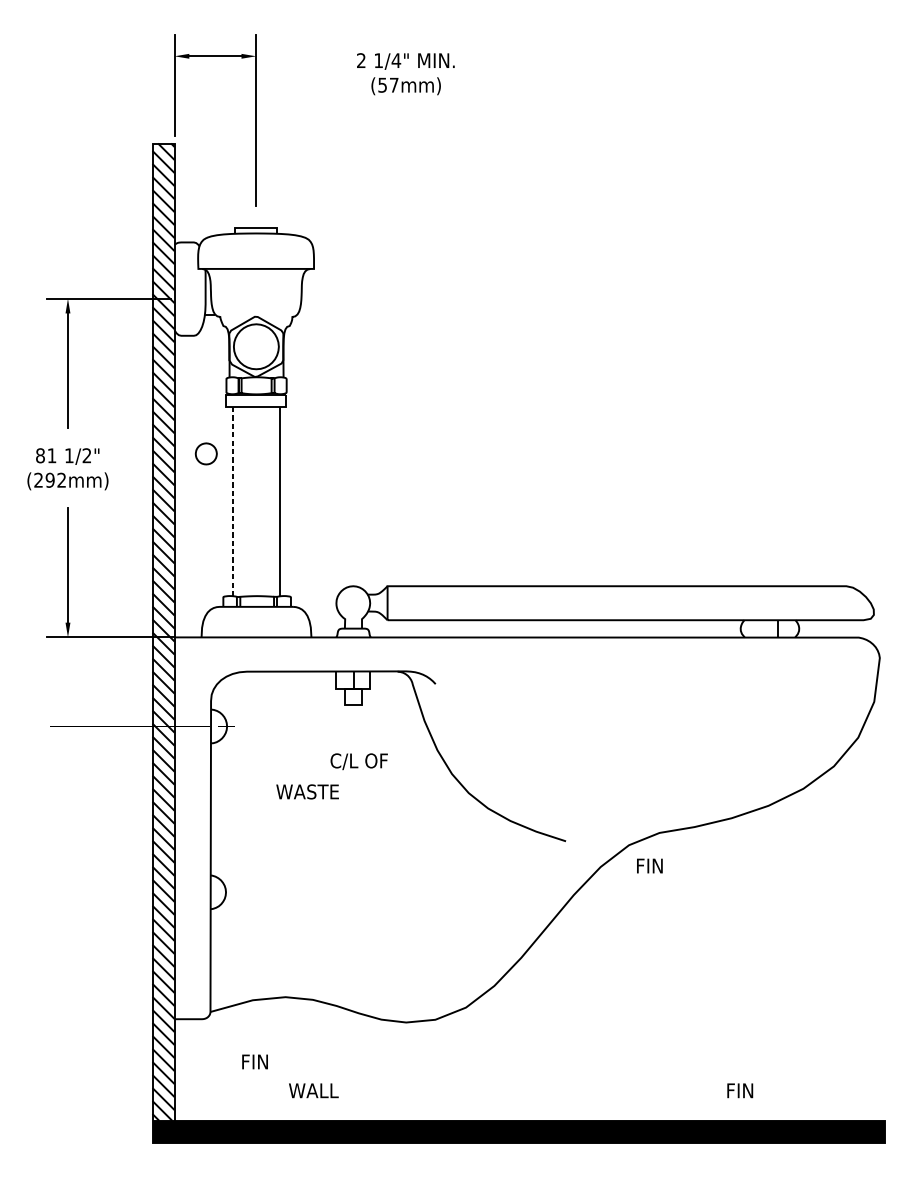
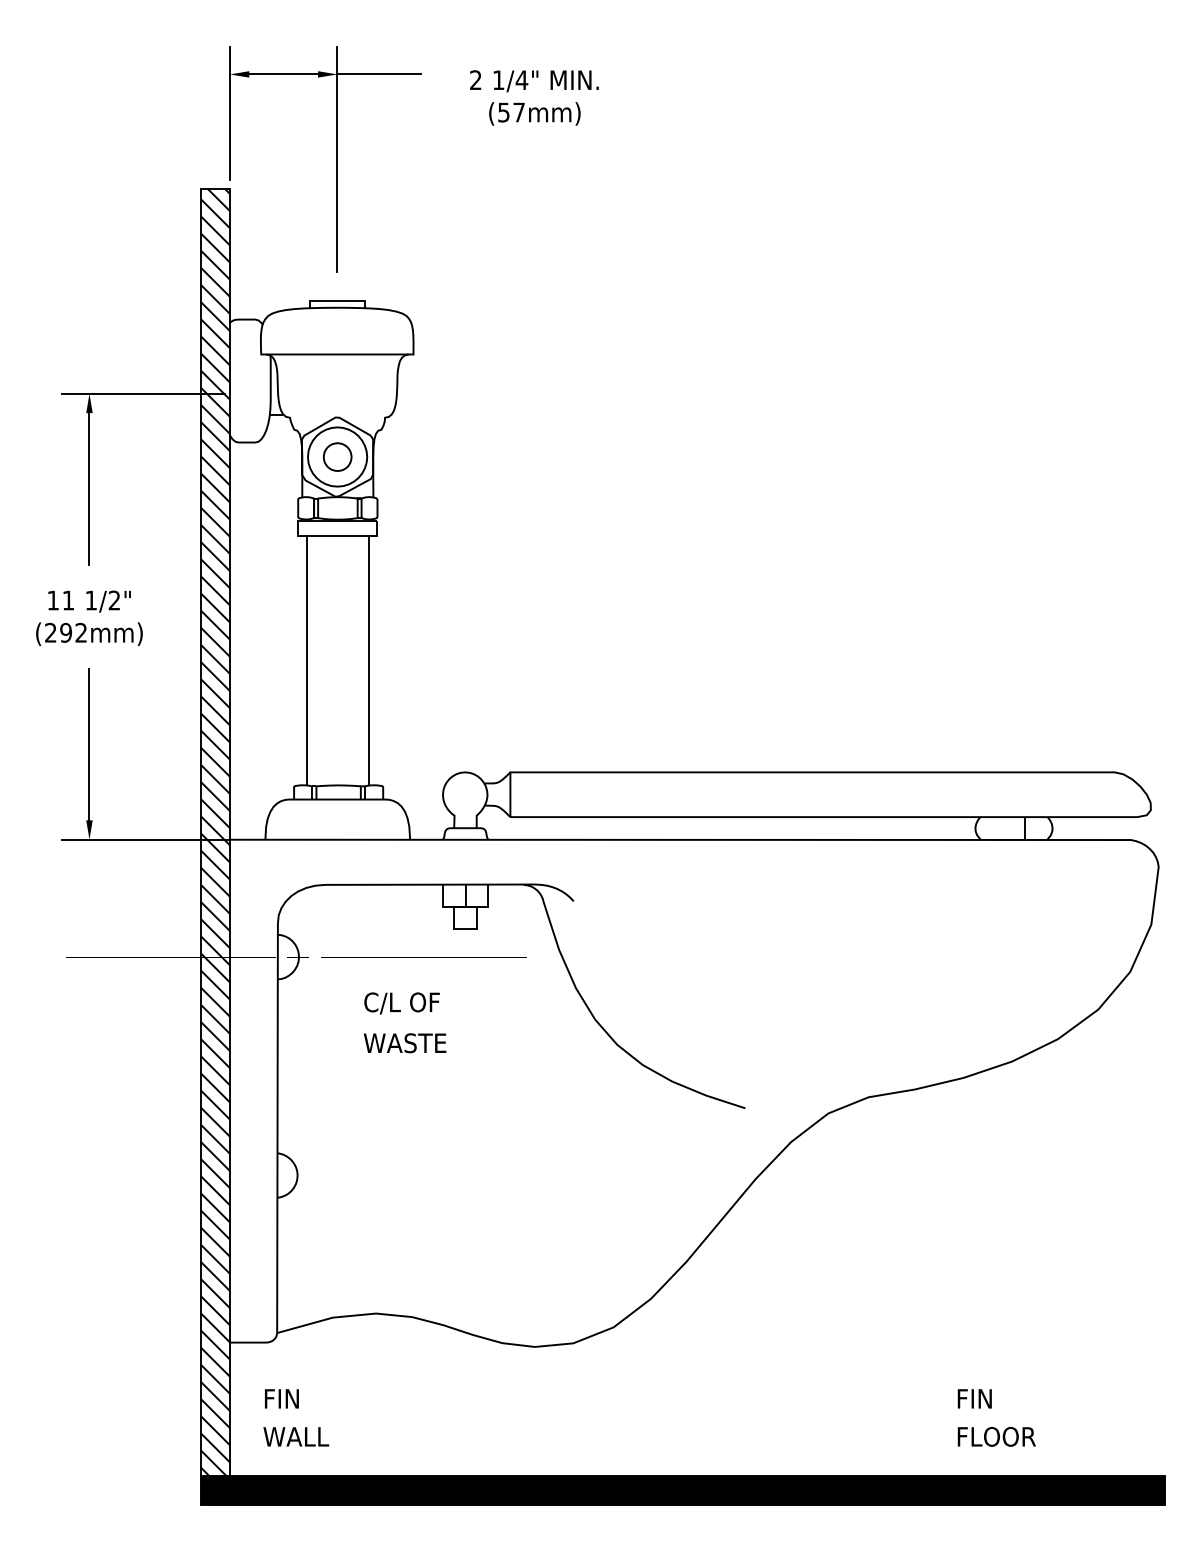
line: (288, 56) -> (379, 74), added
part: (206, 453) -> (337, 456), moved
text: (40, 455) -> (53, 600), 81 -> 11
line: (232, 501) -> (306, 660), dashed -> solid
text: (358, 761) -> (401, 1003), moved
line: (321, 779) -> (423, 957), moved
text: (649, 865) -> (974, 1398), moved
text: (254, 1061) -> (281, 1398), moved
text: (314, 1090) -> (296, 1436), moved
text: (762, 1090) -> (1004, 1436), FIN -> FLOOR

